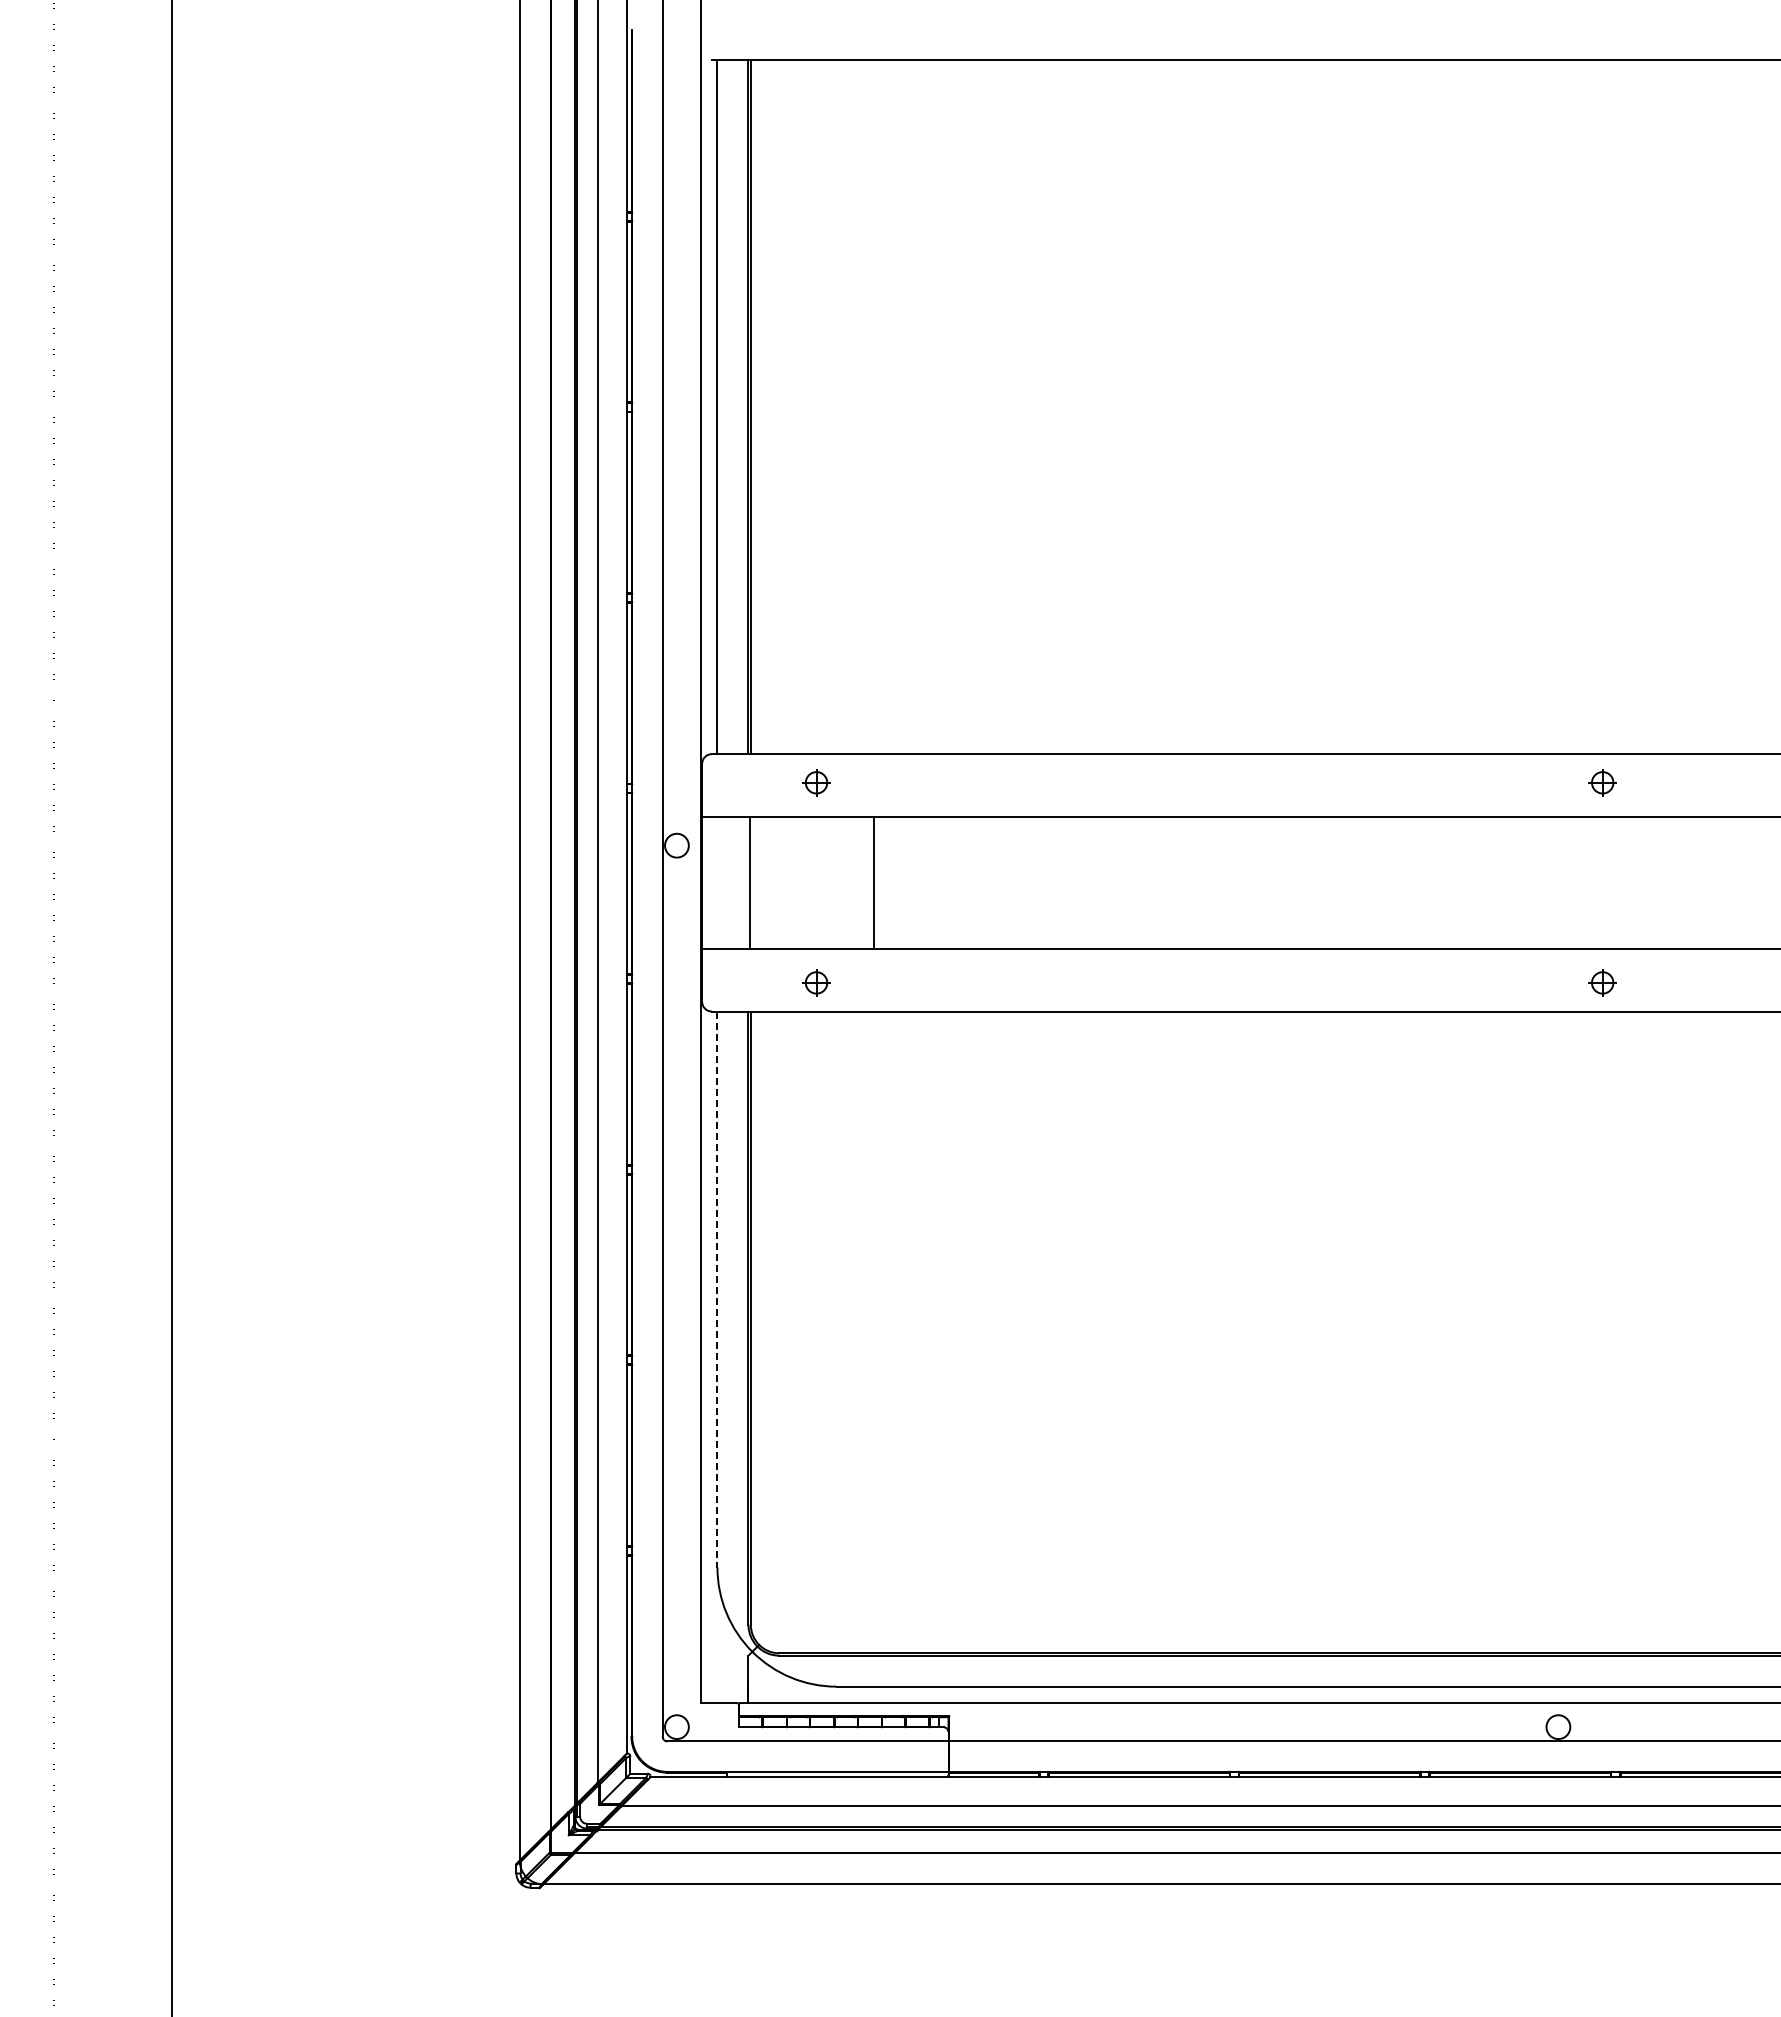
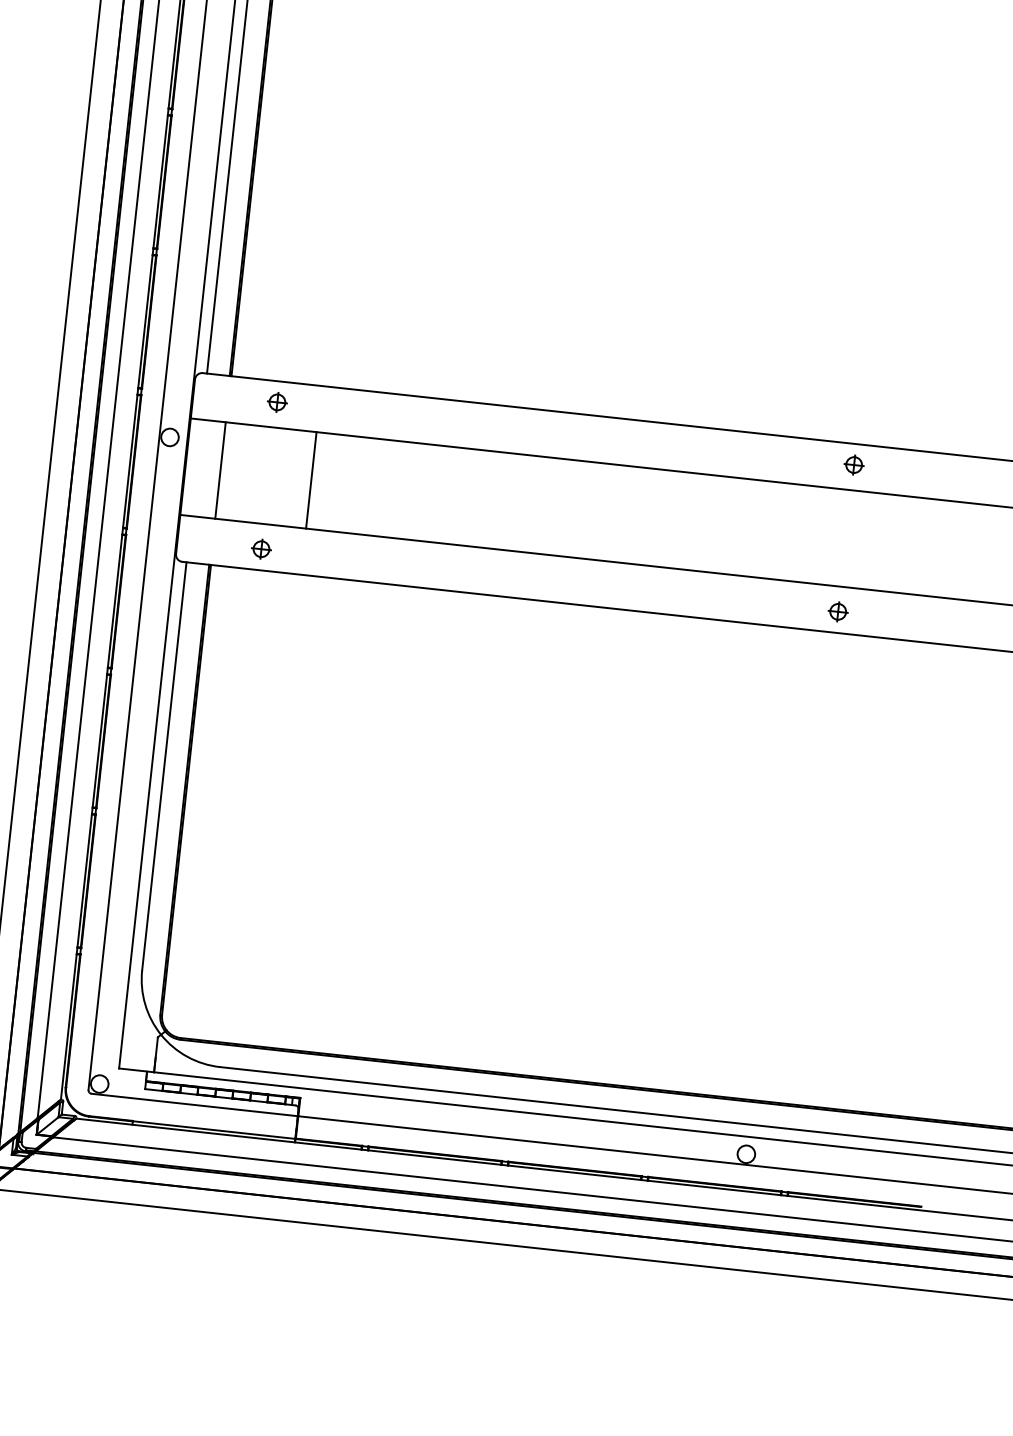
line: (717, 1290) -> (164, 766), dashed -> solid

